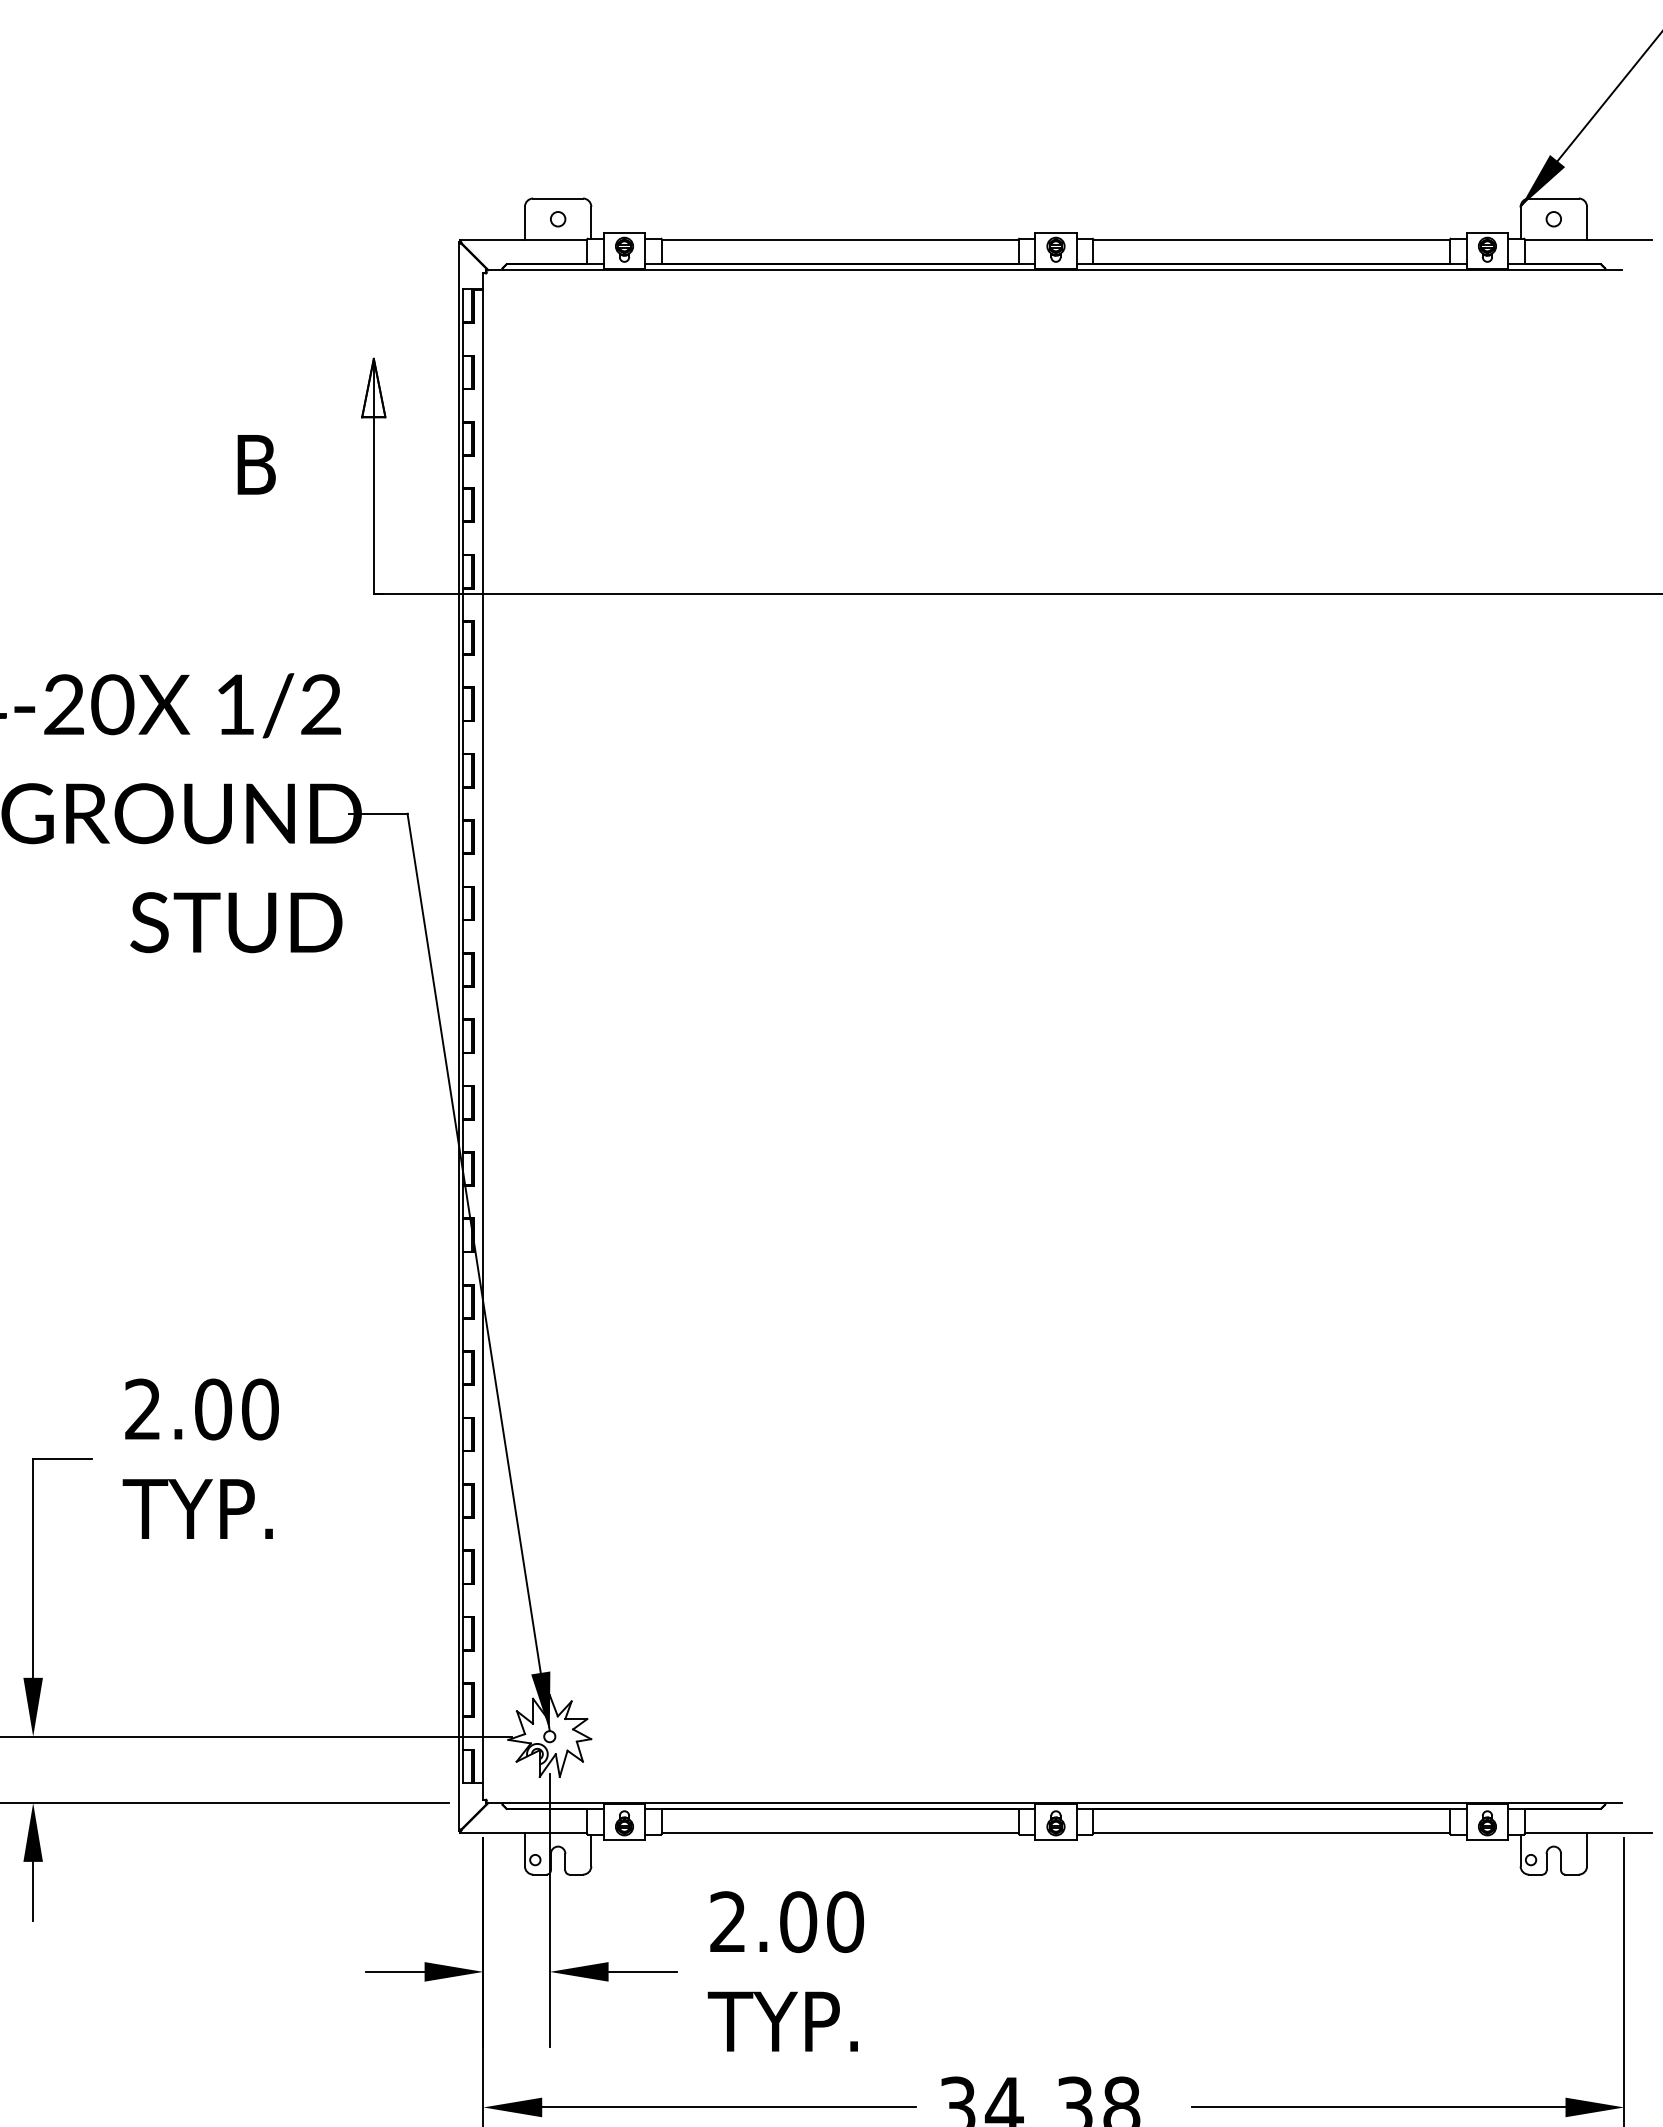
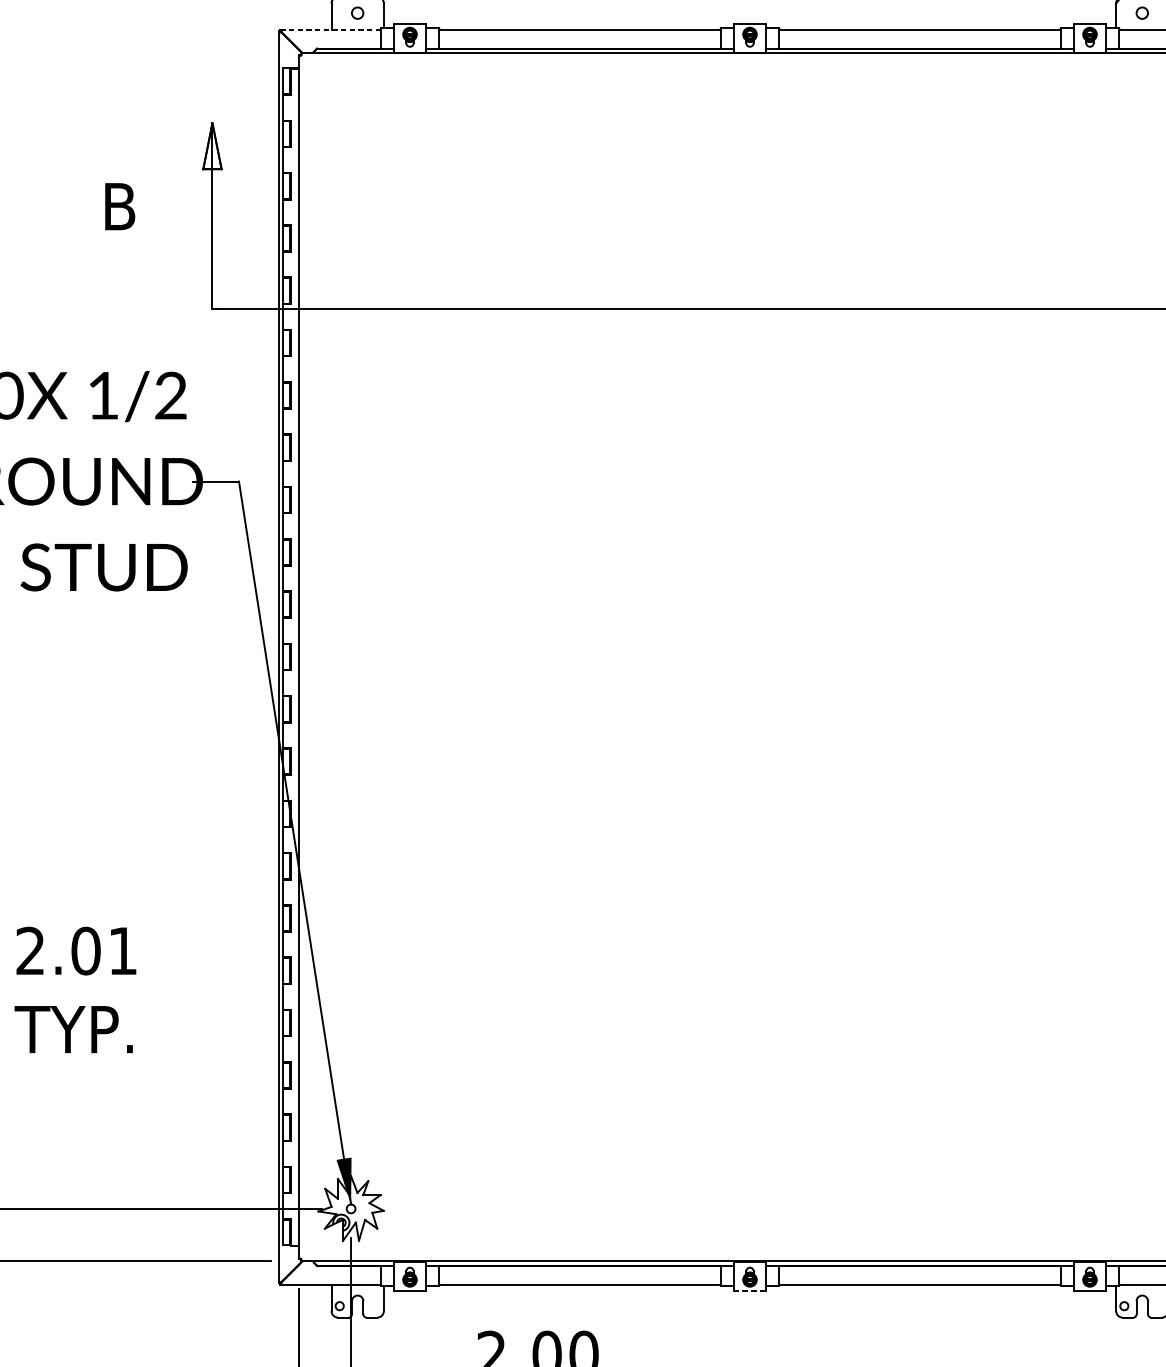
line: (523, 240) -> (330, 29), solid -> dashed
text: (260, 1409) -> (123, 951), 2.00 -> 2.01
line: (1055, 1840) -> (749, 1290), solid -> dashed

